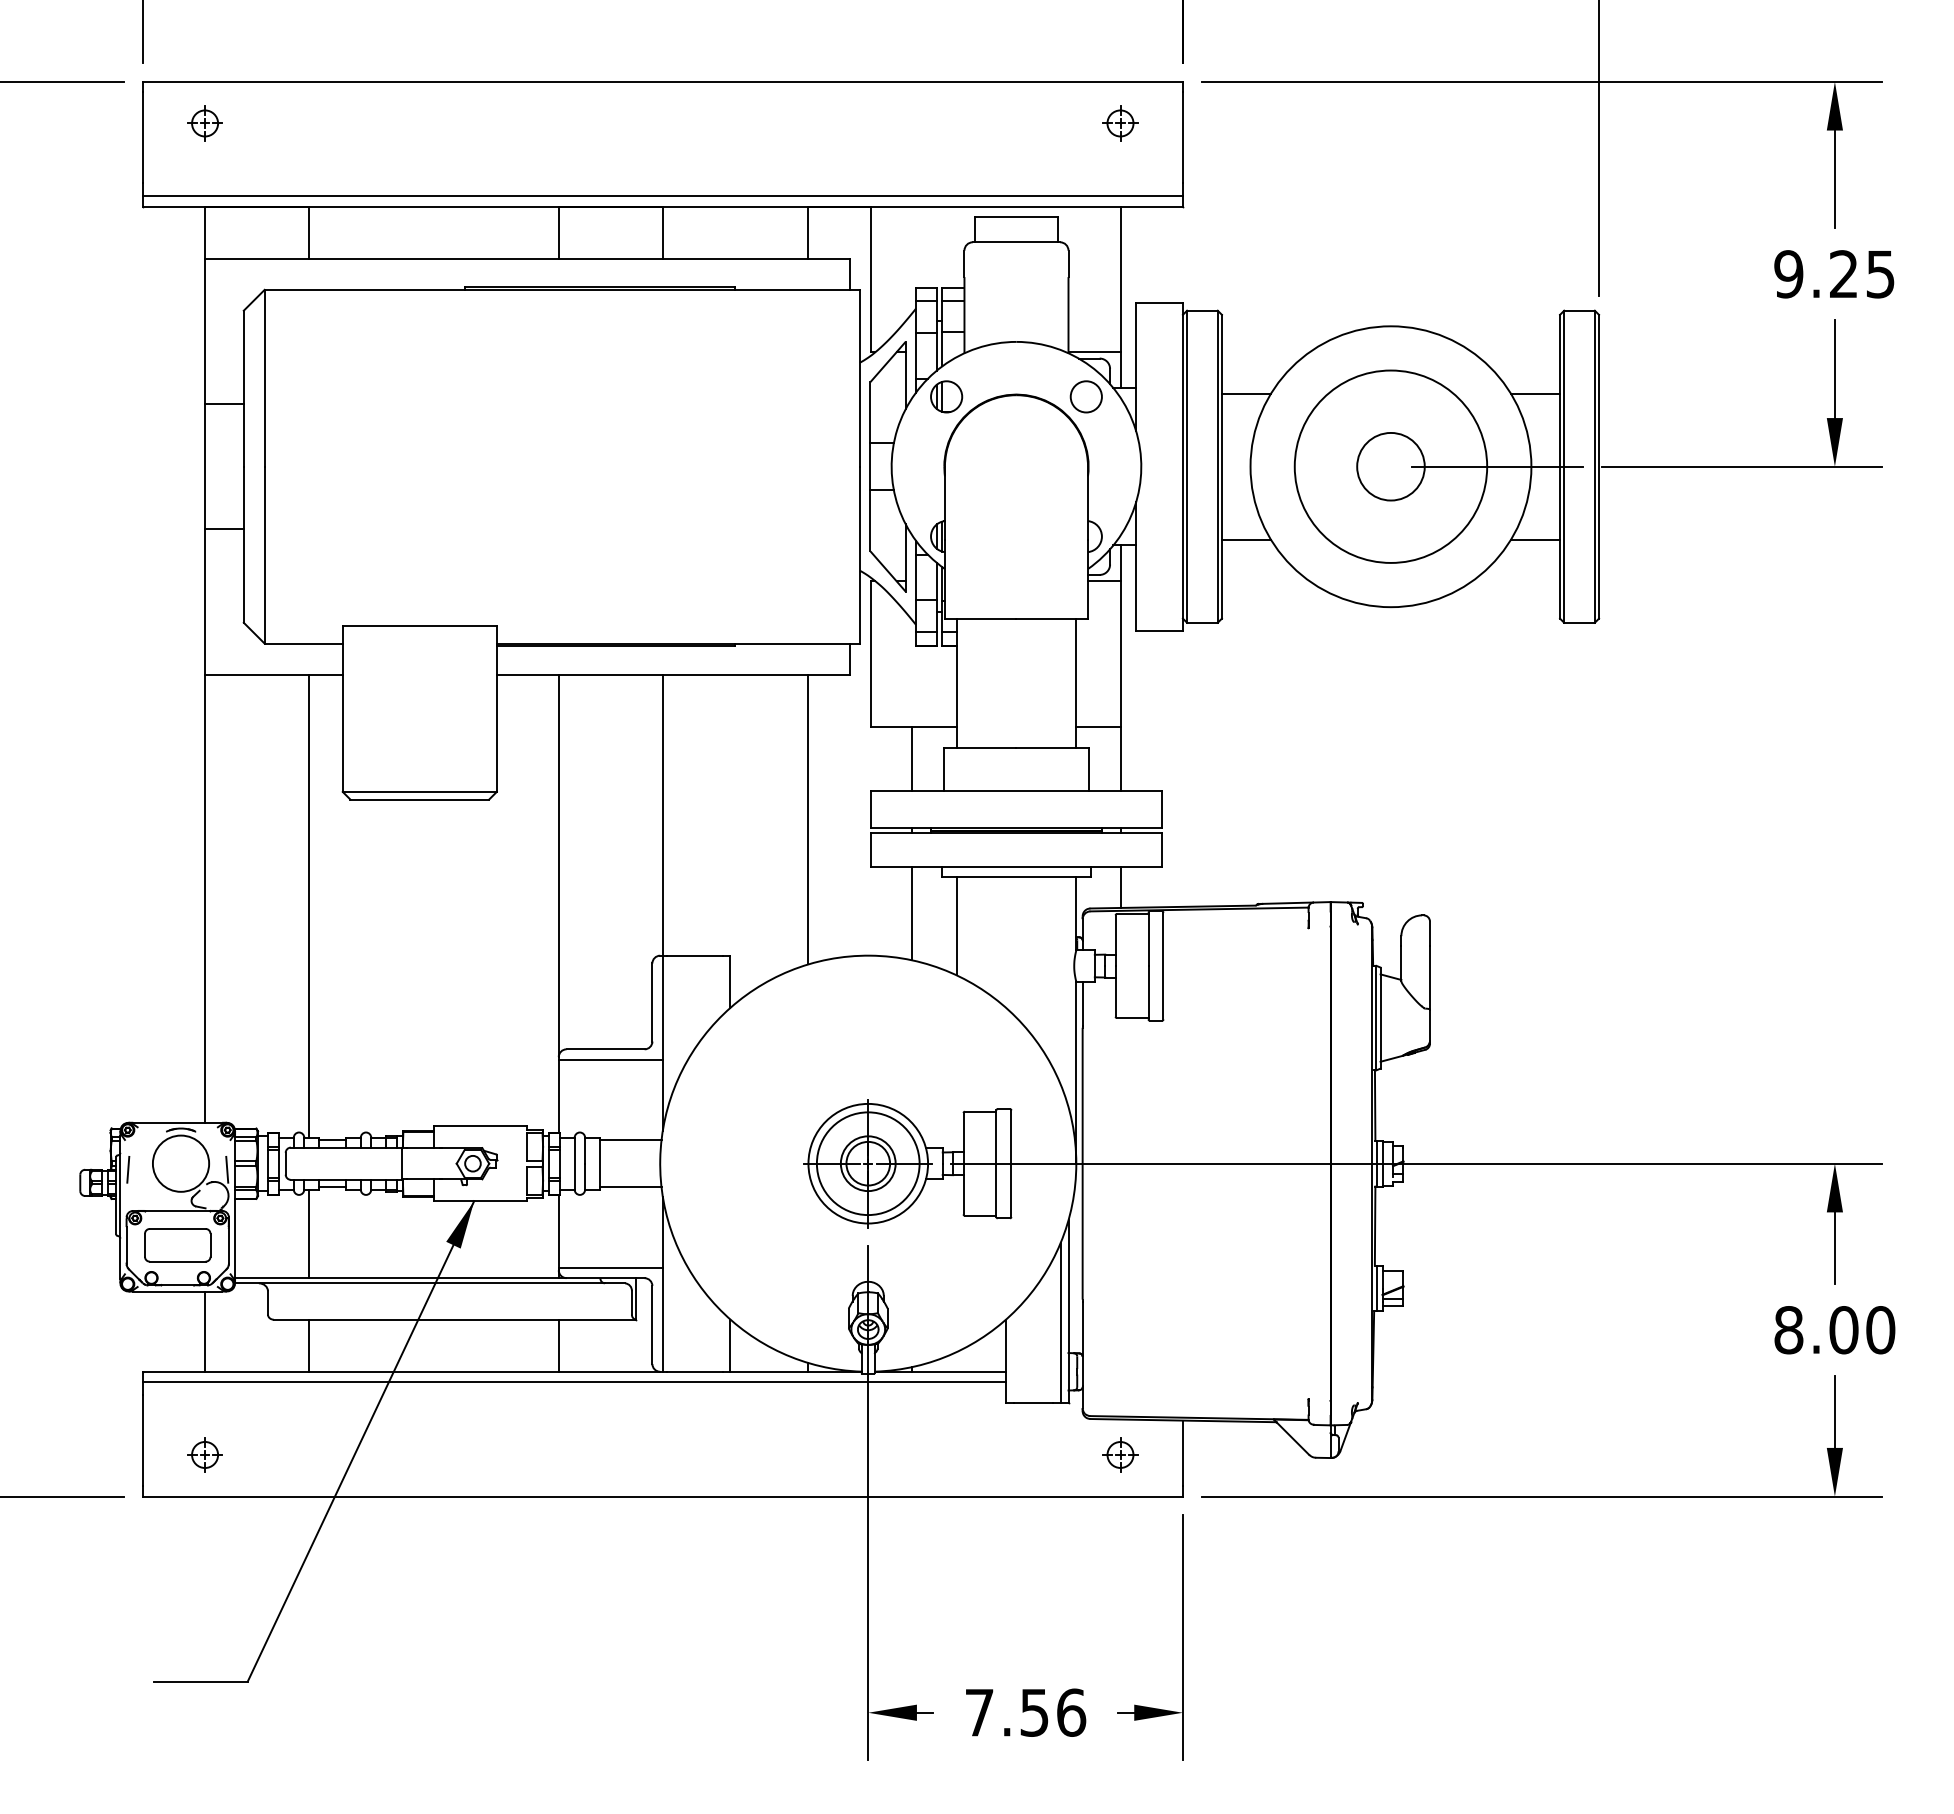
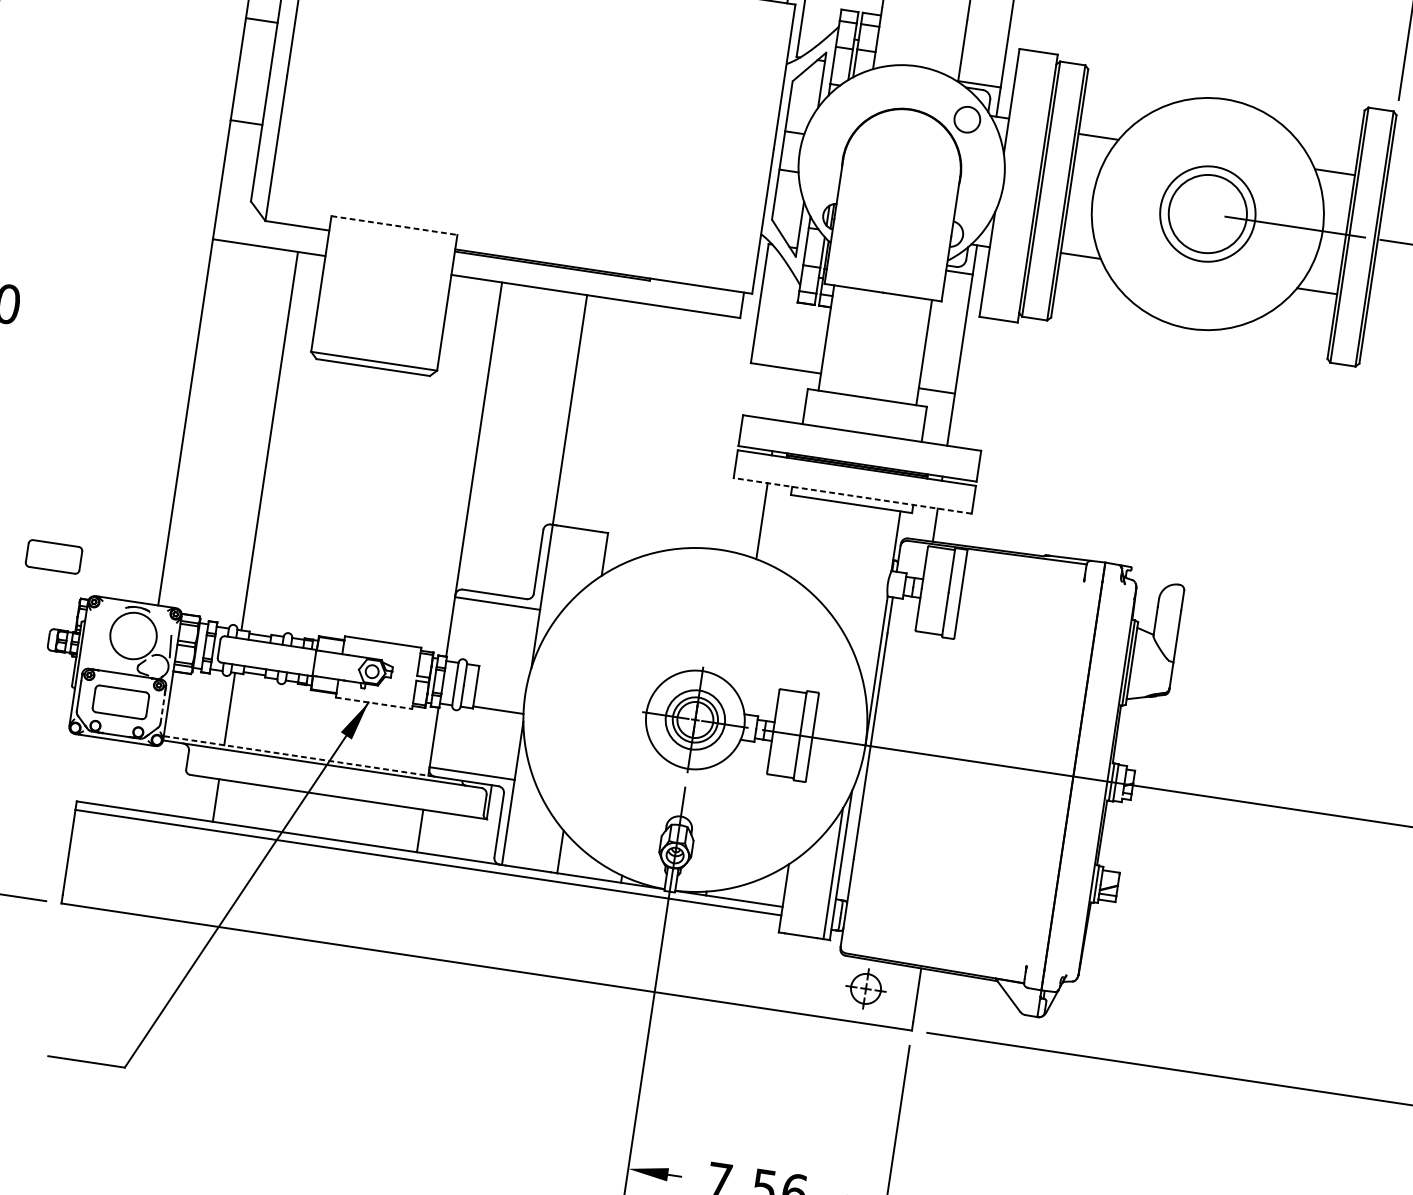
part: (946, 396) -> (853, 102), removed
circle: (1390, 466) -> (1207, 213), size x0.6
circle: (1390, 466) -> (1207, 213), size x1.4
line: (420, 625) -> (395, 225), solid -> dashed
line: (912, 758) -> (781, 394), removed
line: (808, 819) -> (688, 431), removed
line: (1016, 867) -> (852, 495), solid -> dashed
line: (956, 926) -> (796, 536), removed
part: (71, 1083) -> (53, 557), added
line: (630, 1140) -> (503, 671), removed
circle: (867, 1163) -> (694, 719), size x0.7
line: (128, 1169) -> (89, 634), removed
line: (480, 1201) -> (373, 703), solid -> dashed
line: (228, 1244) -> (162, 707), solid -> dashed
line: (400, 1278) -> (298, 756), solid -> dashed
line: (205, 1331) -> (133, 776), removed
part: (204, 1454) -> (117, 876), removed
part: (1120, 1454) -> (866, 988), size x1.4

